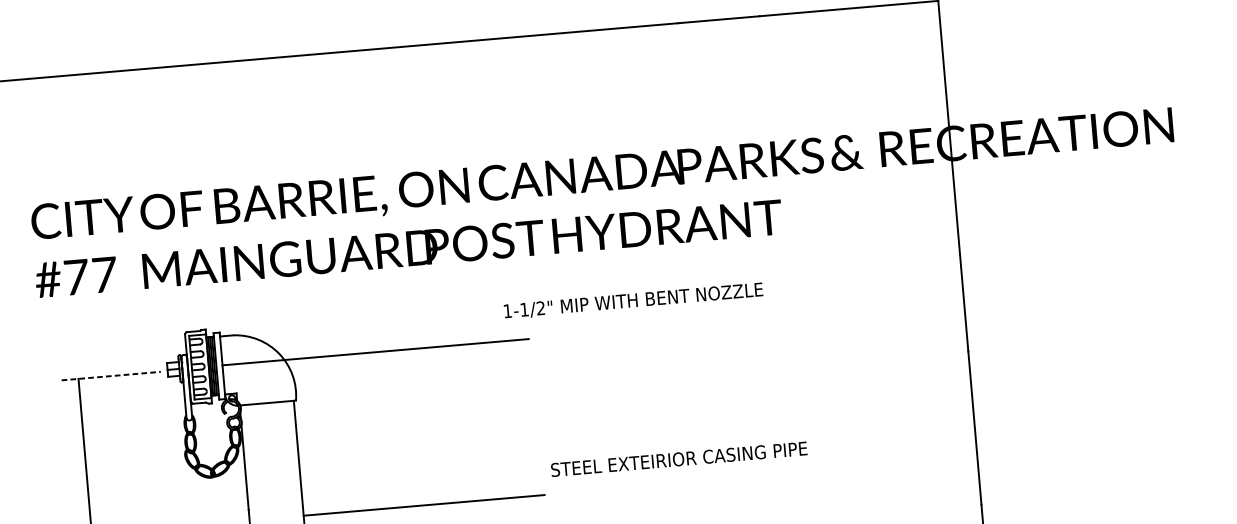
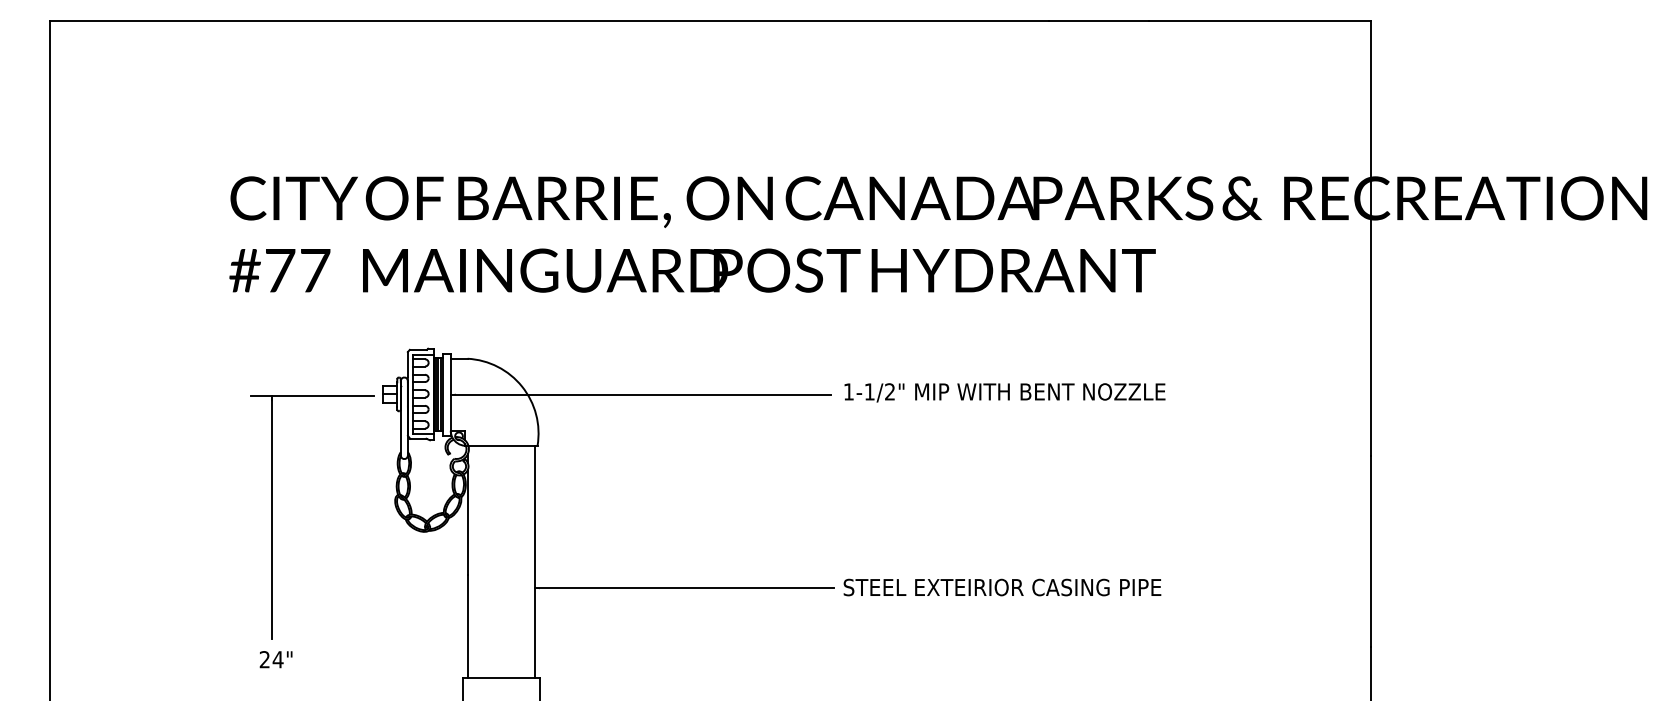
text: (633, 300) -> (1004, 392), moved
line: (111, 376) -> (312, 396), dashed -> solid
text: (679, 459) -> (1002, 587), moved

